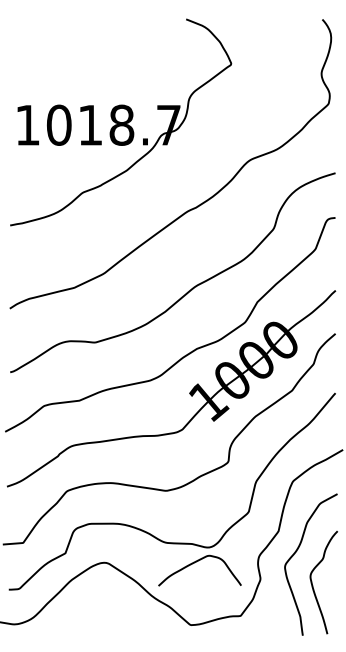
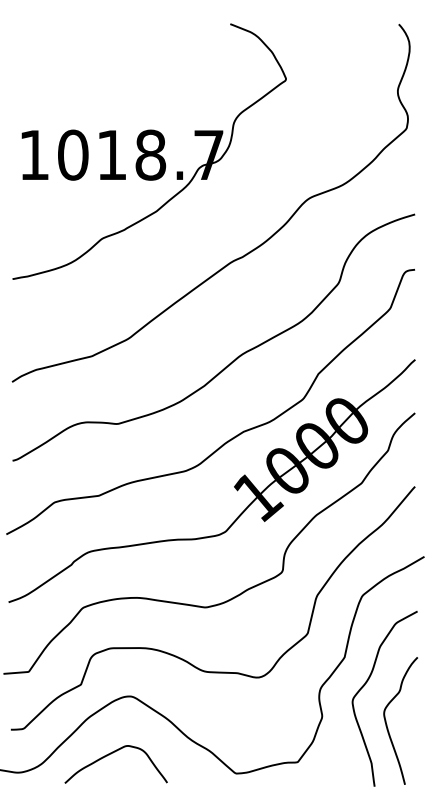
curve: (196, 562) -> (111, 754), moved

